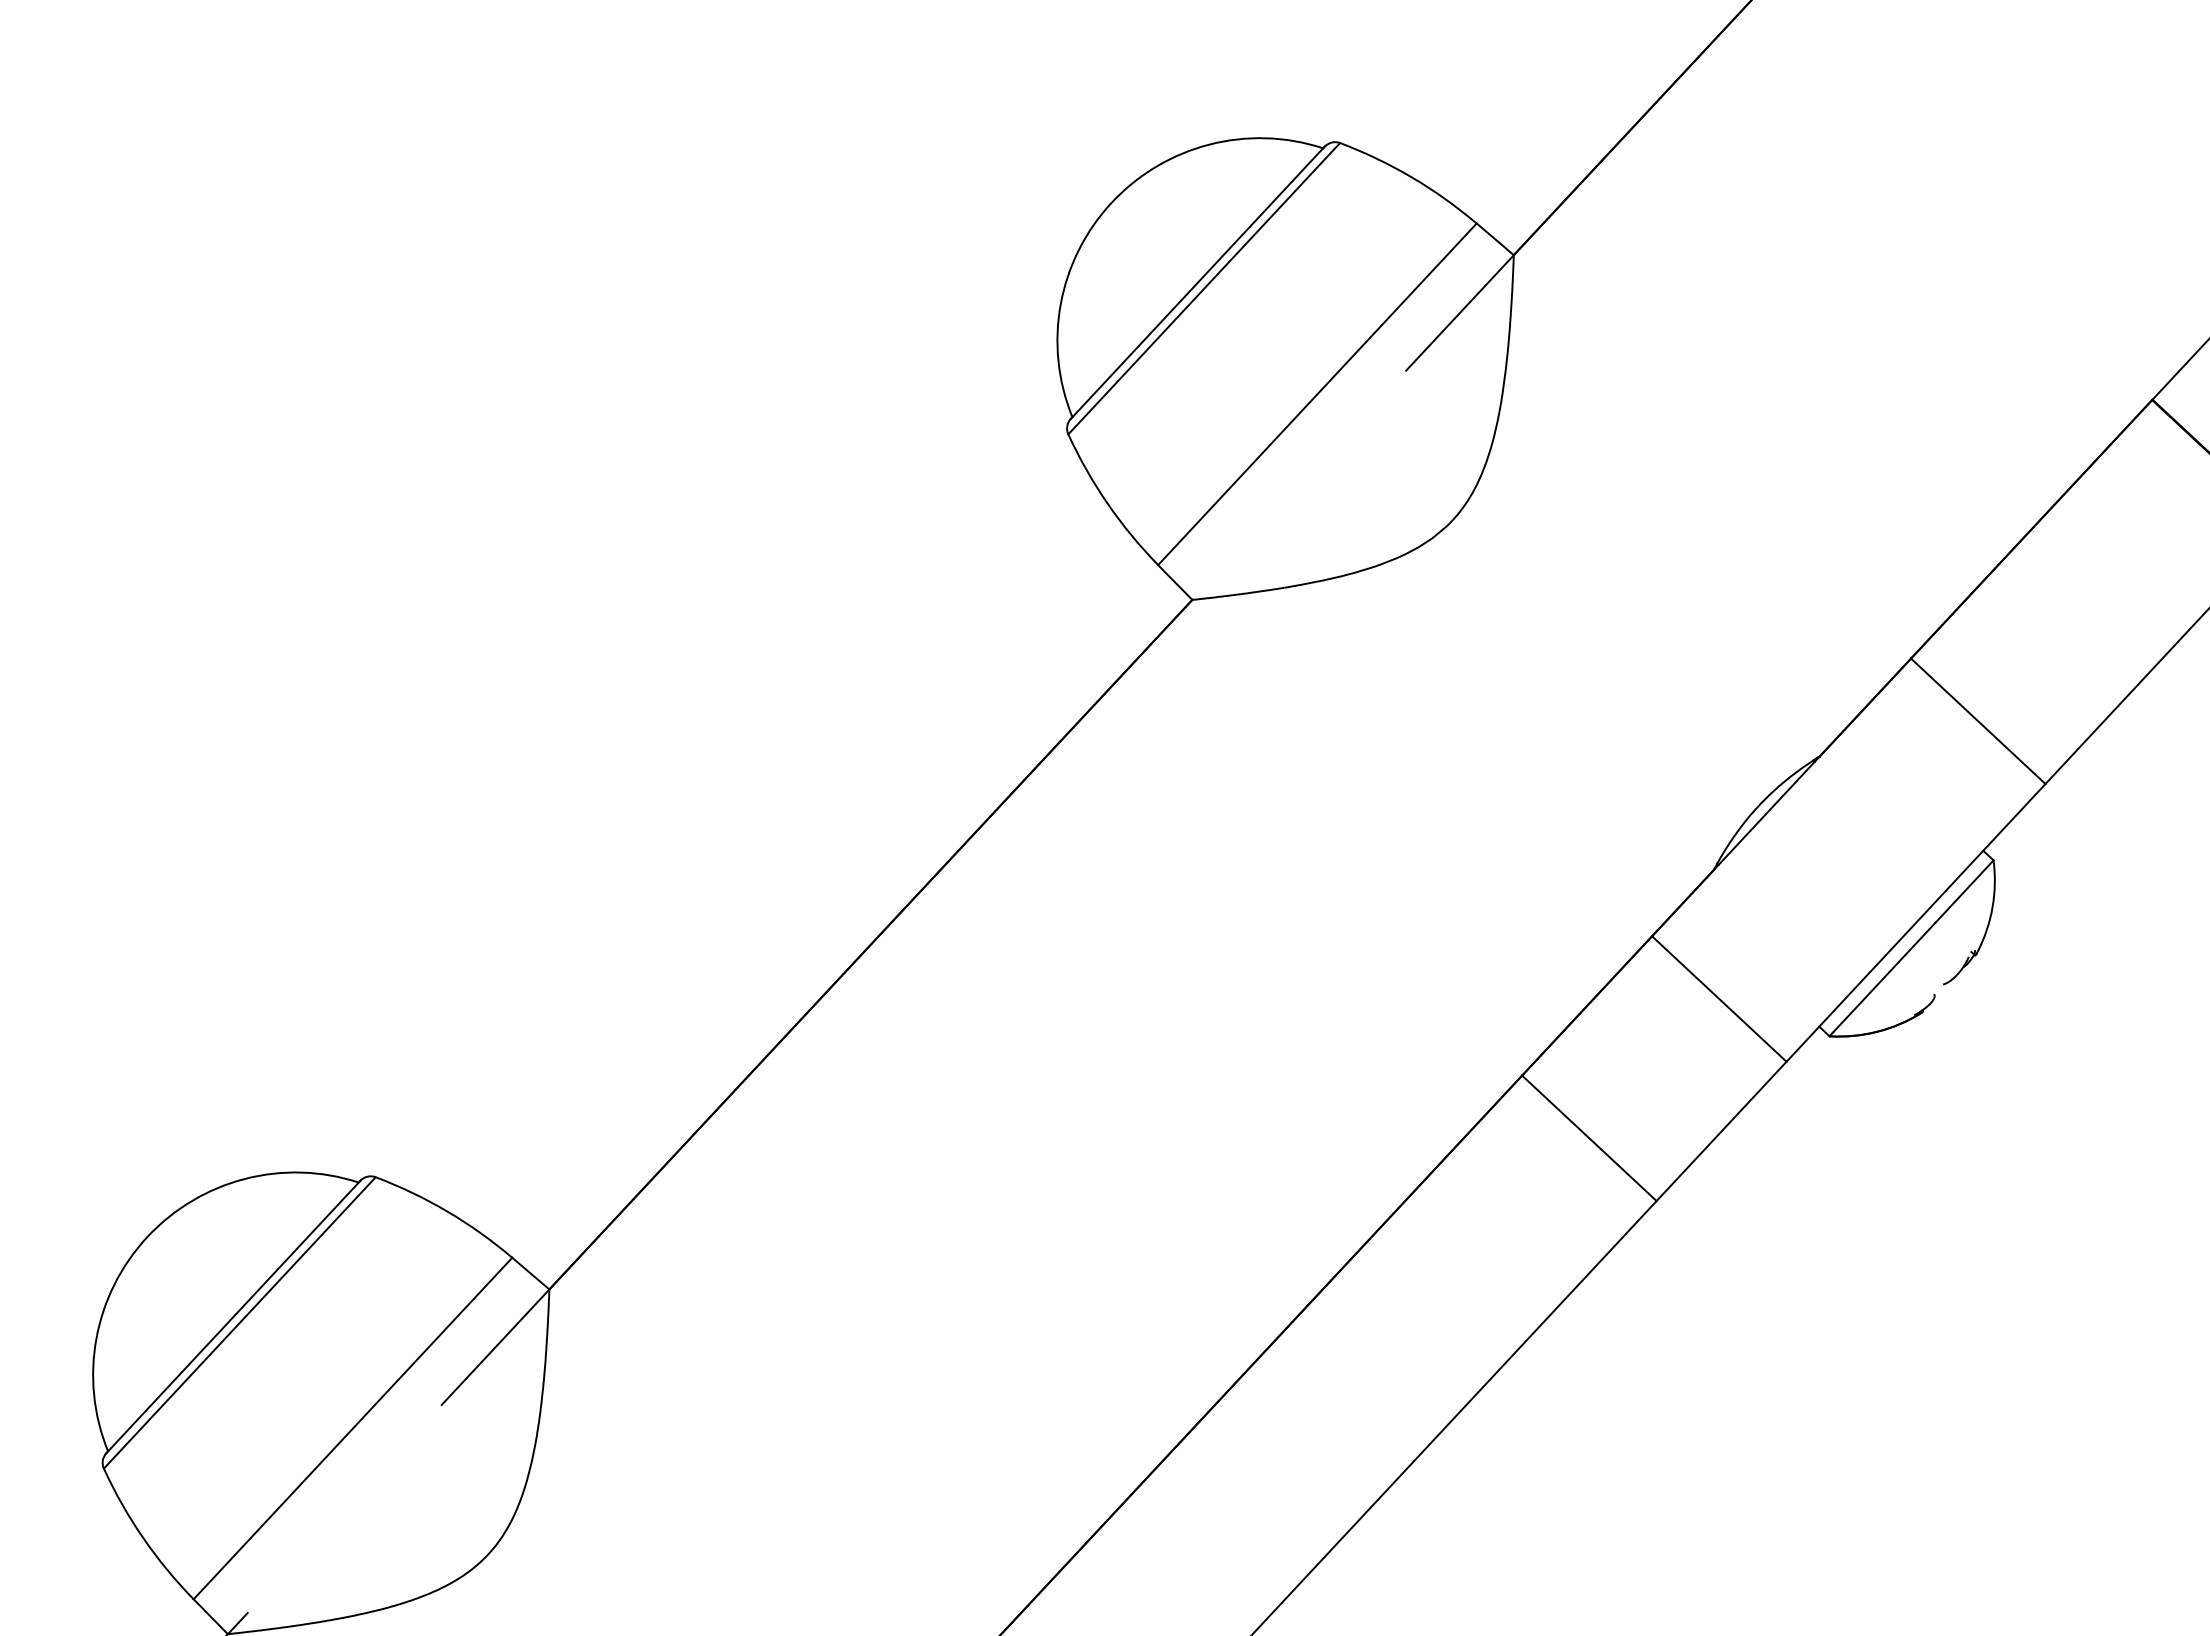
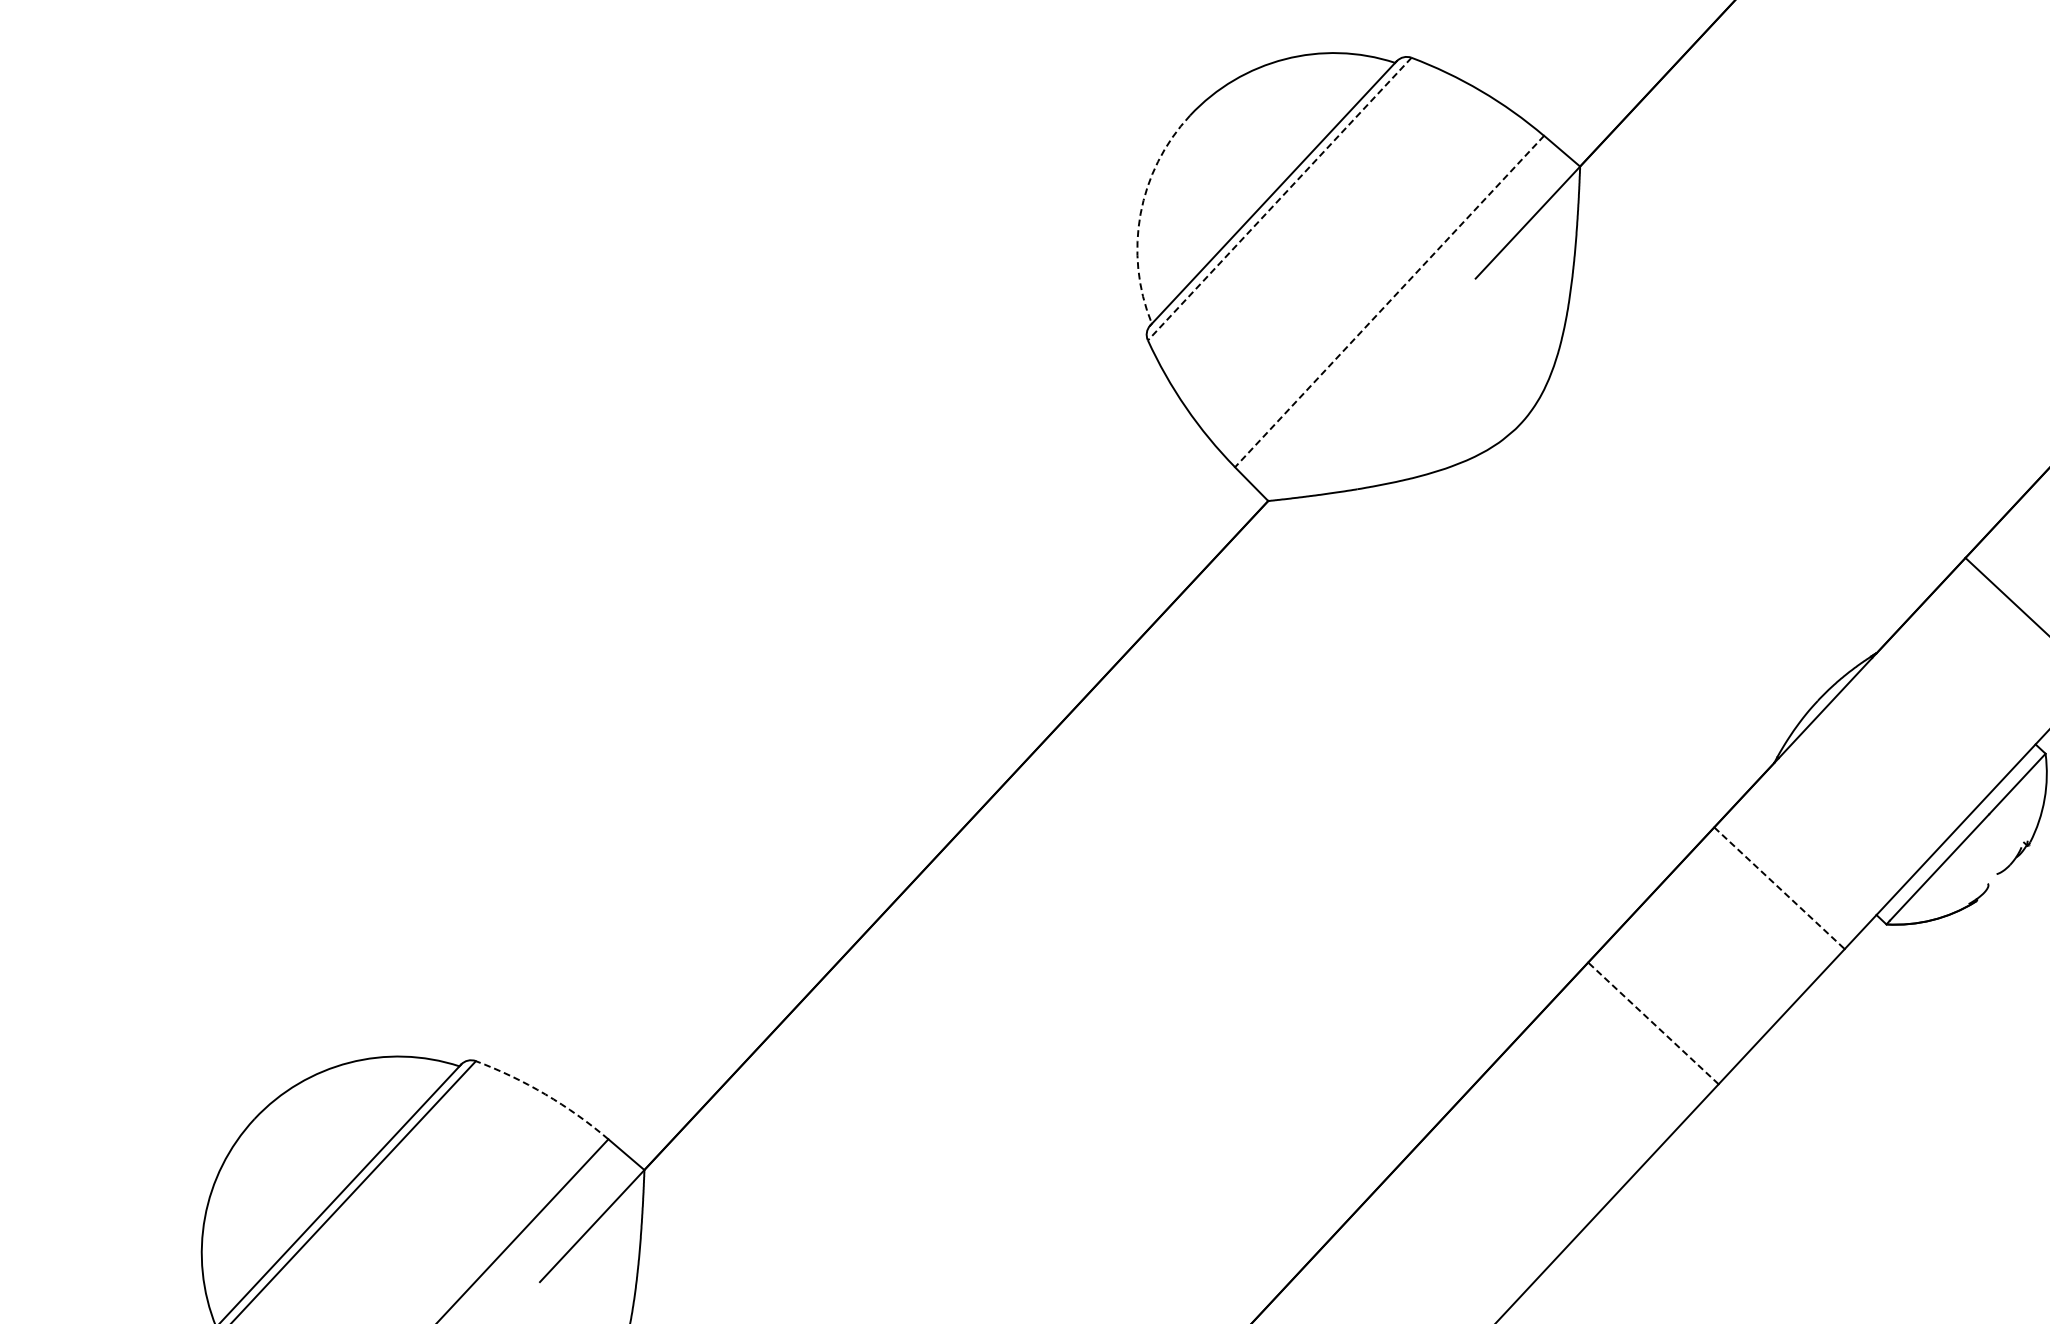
line: (1203, 289) -> (1279, 199), solid -> dashed
arc: (1060, 304) -> (1140, 214), solid -> dashed
line: (1317, 394) -> (1389, 301), solid -> dashed
line: (1719, 999) -> (1779, 888), solid -> dashed
line: (1589, 1138) -> (1653, 1023), solid -> dashed
arc: (447, 1211) -> (545, 1094), solid -> dashed

